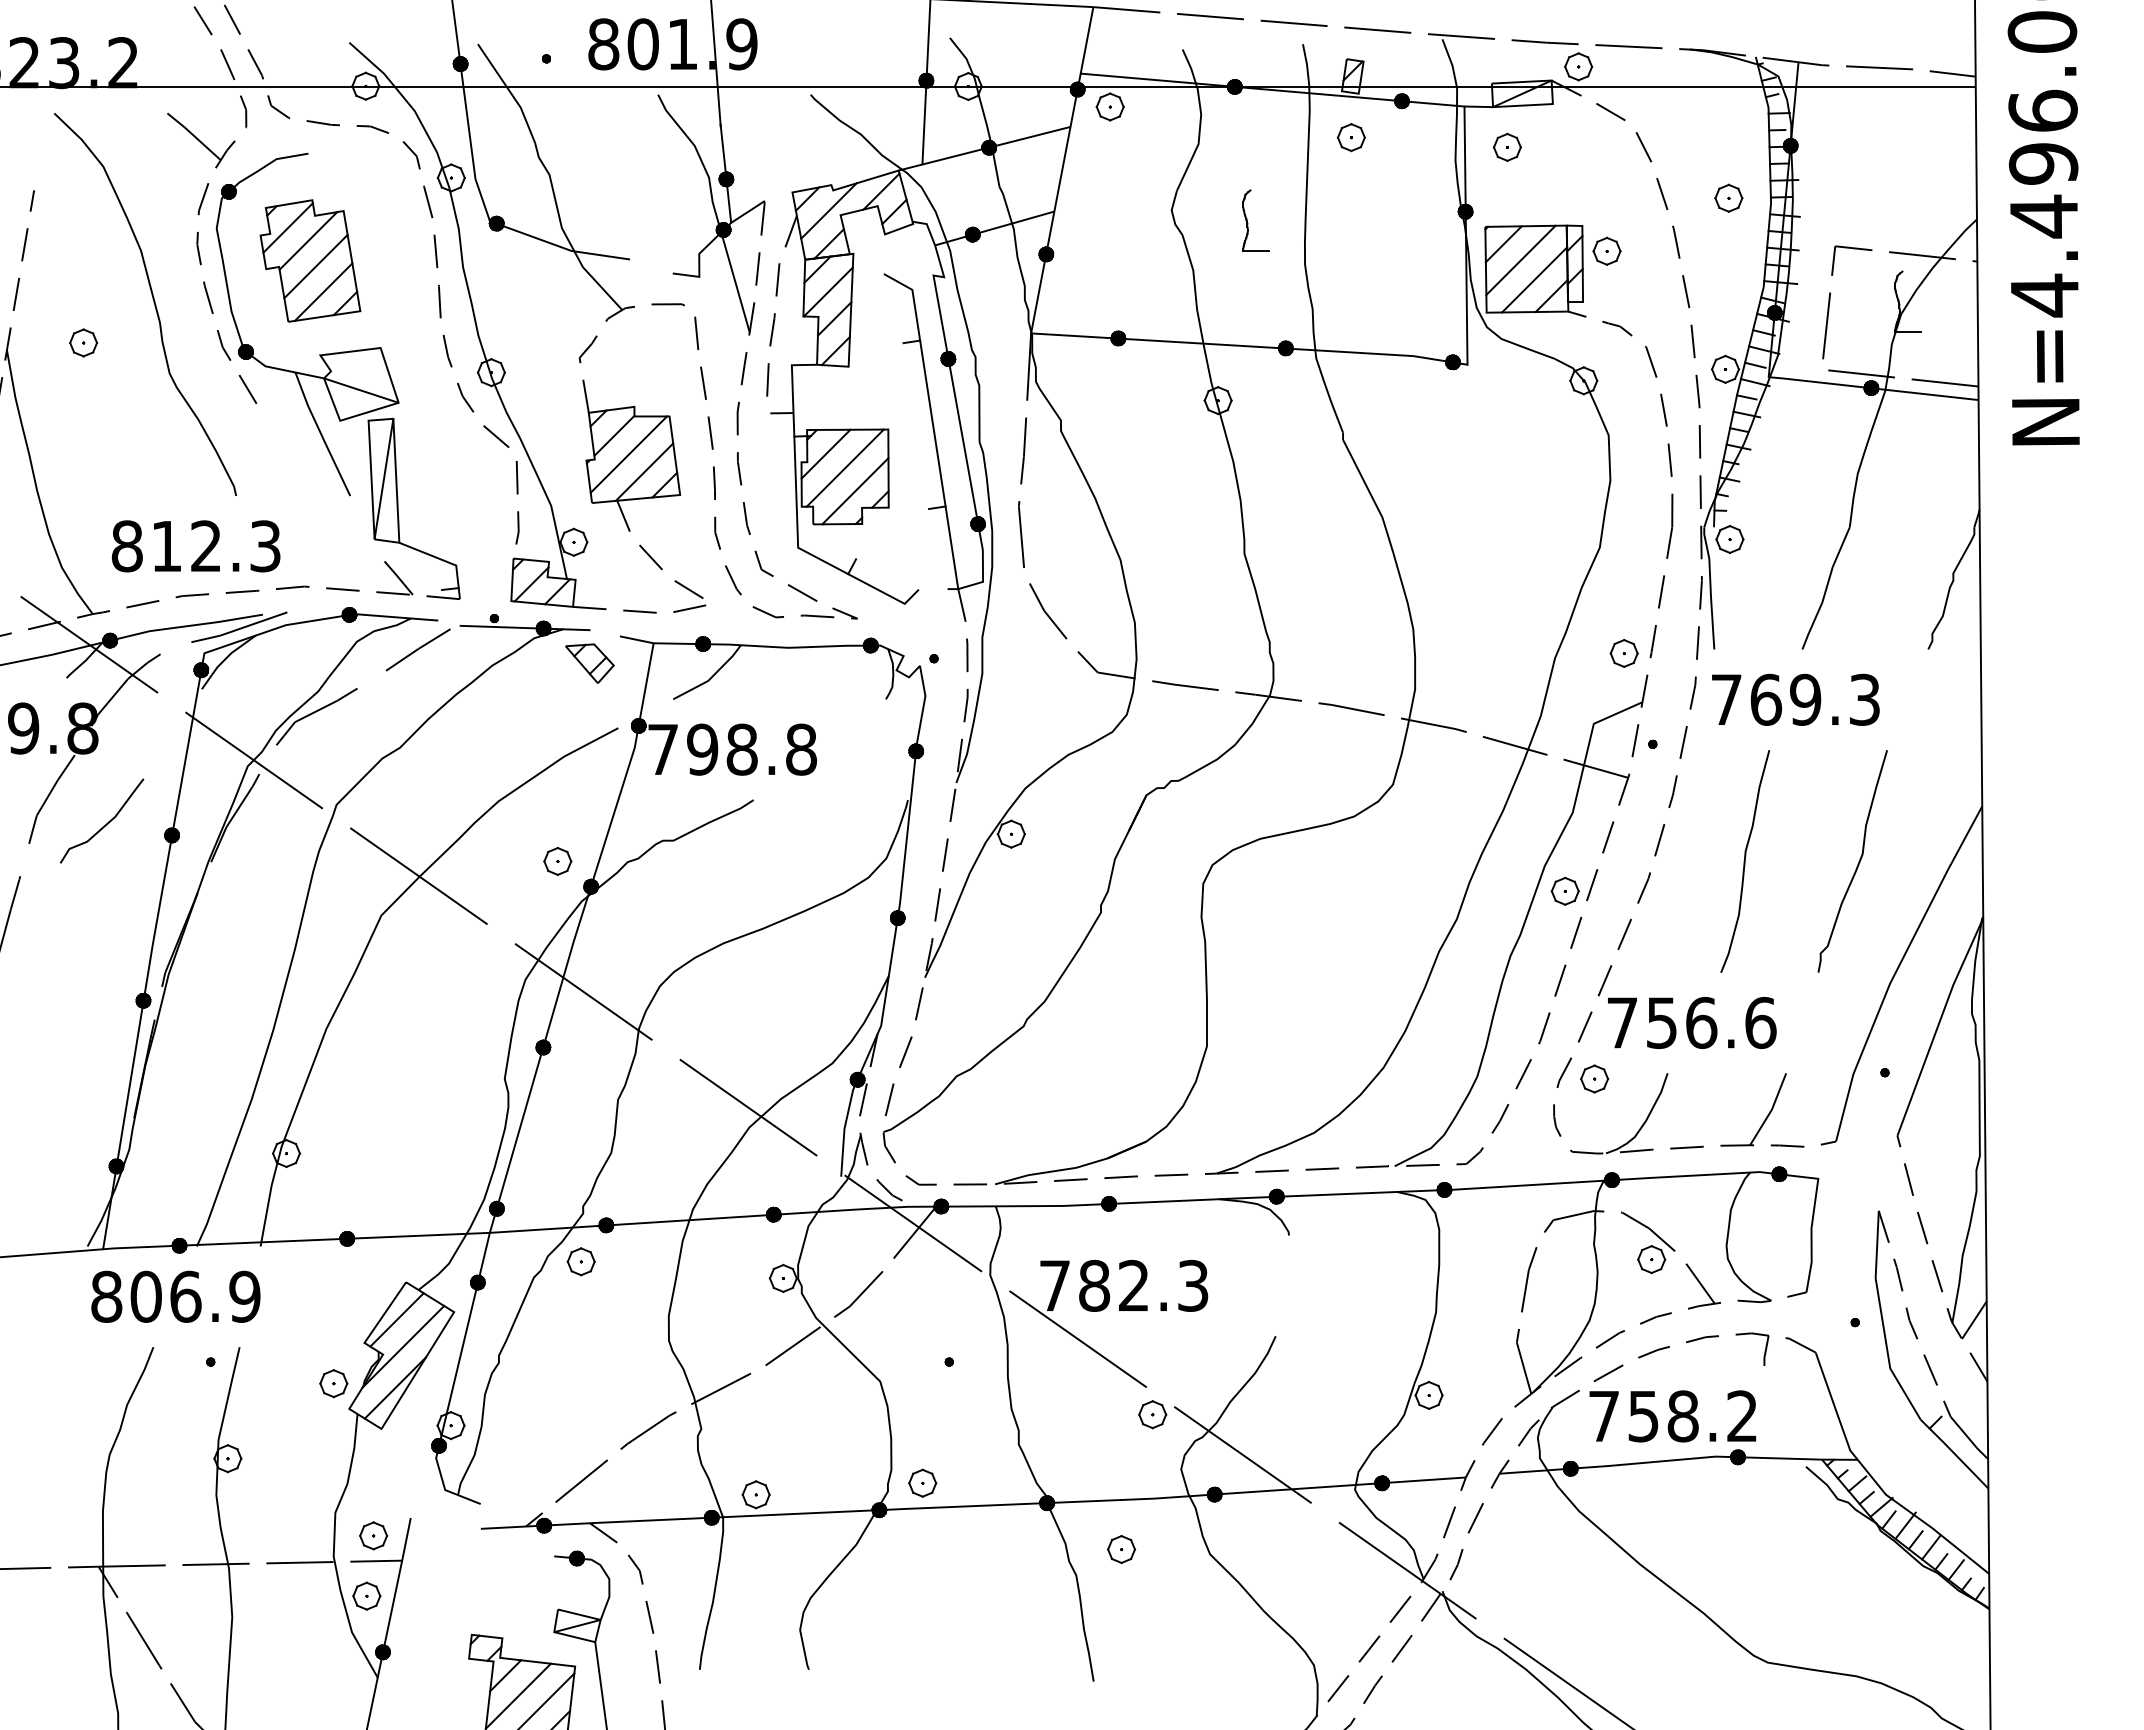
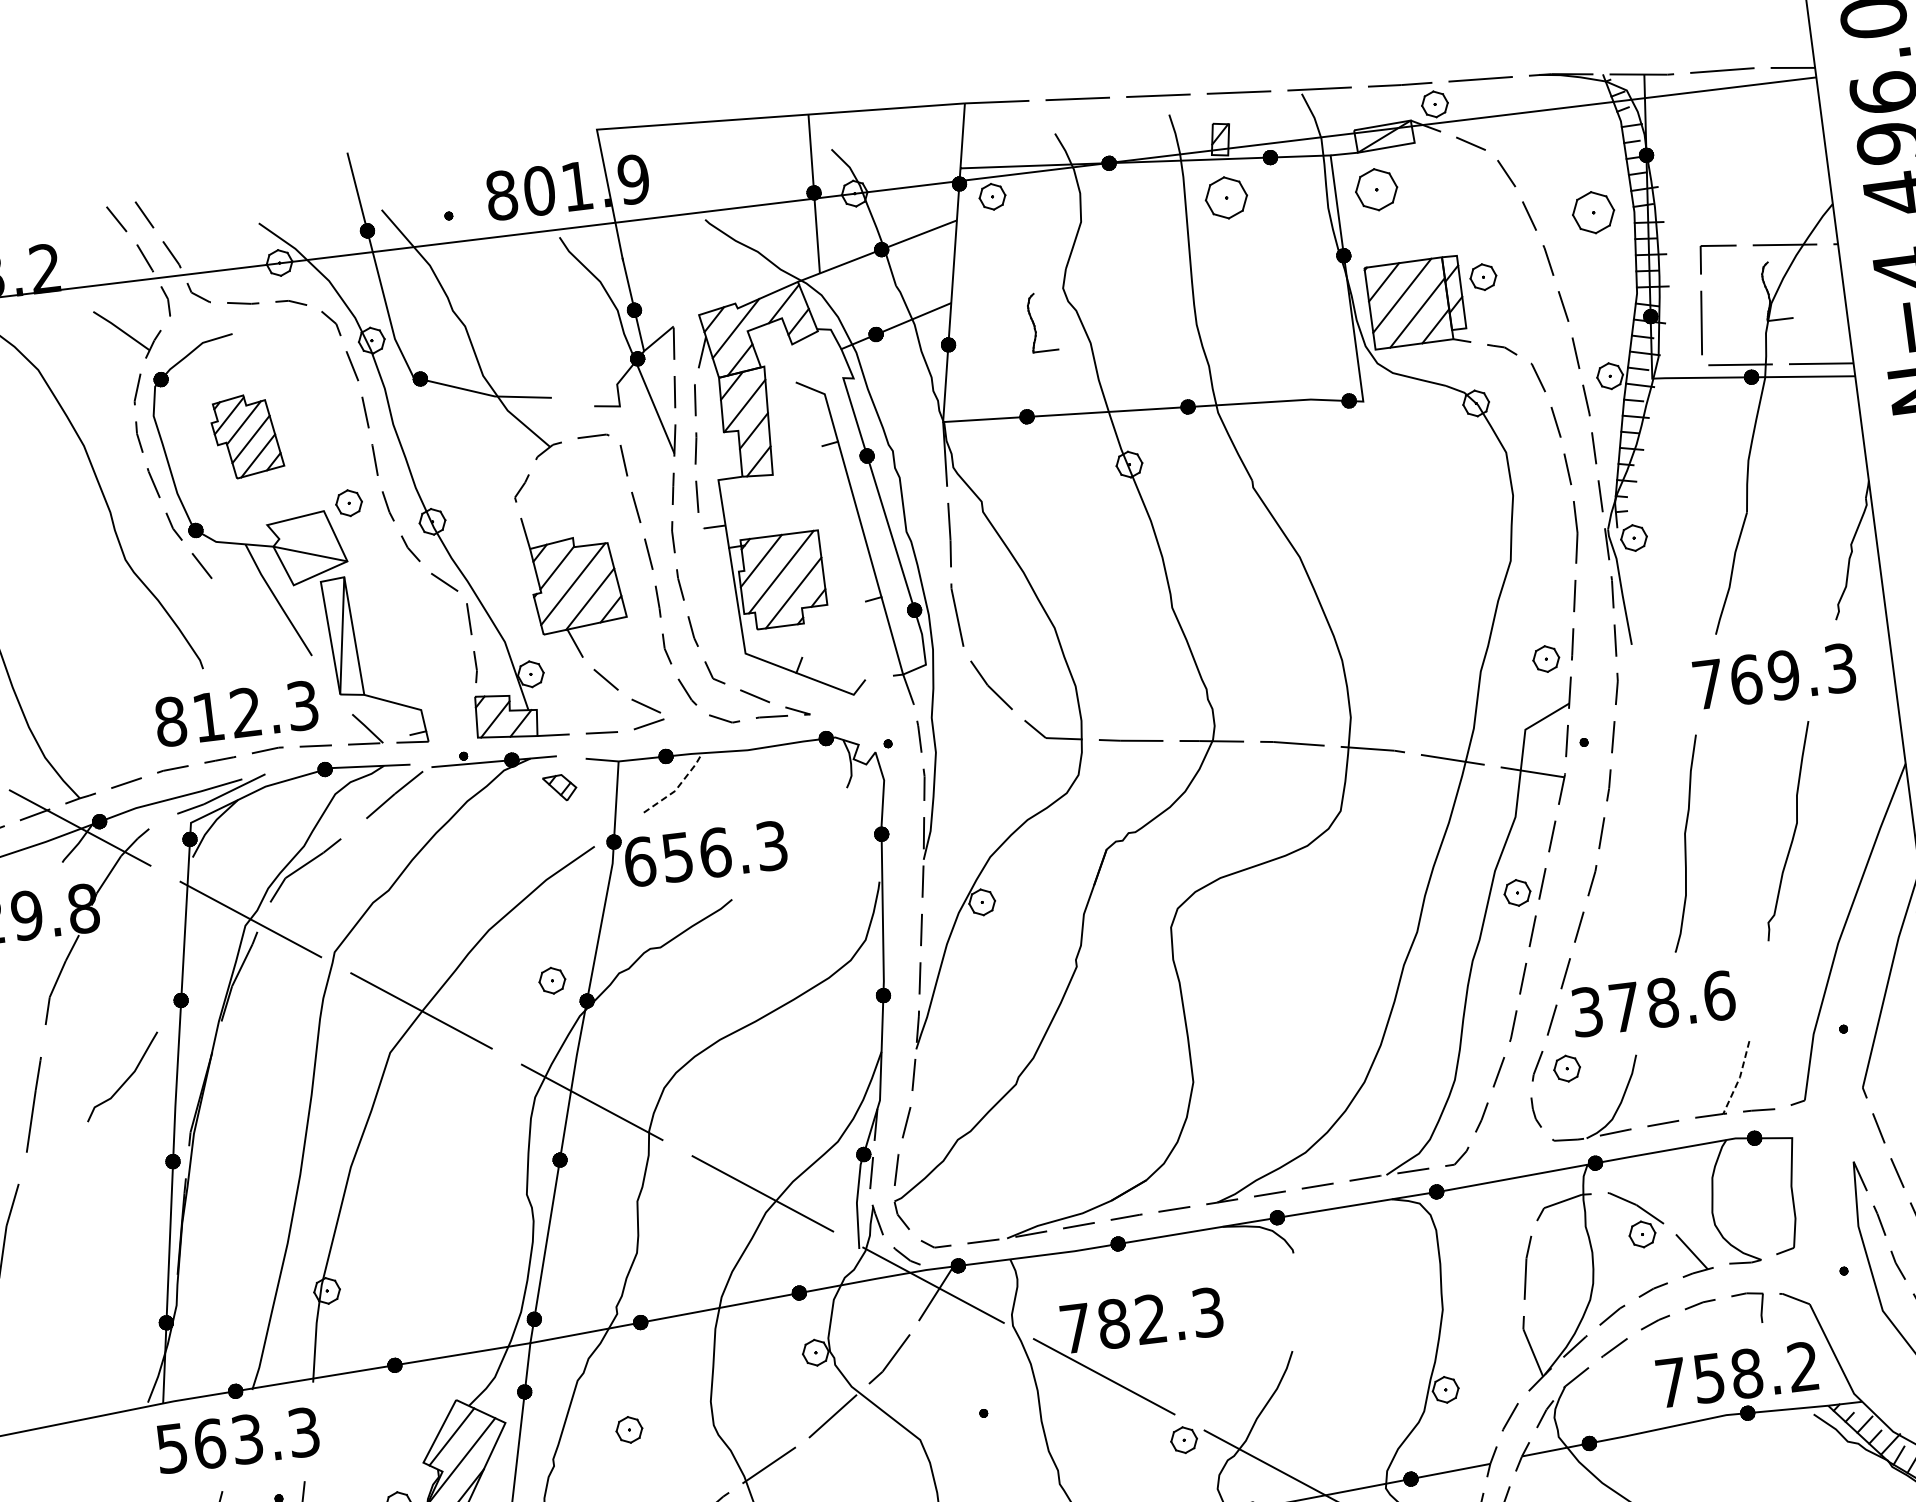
part: (1350, 137) -> (1225, 198), size x1.6
part: (1506, 146) -> (1375, 188), size x1.6
part: (1728, 197) -> (1593, 211), size x1.6
part: (1248, 222) -> (1035, 324), moved
part: (310, 260) -> (246, 435), size x0.7
part: (83, 342) -> (348, 502), moved
text: (195, 546) -> (236, 714), moved
part: (589, 663) -> (559, 788), size x0.7
line: (711, 677) -> (677, 787), solid -> dashed
text: (1795, 699) -> (1774, 676), moved
text: (732, 749) -> (706, 853), 798.8 -> 656.3
curve: (106, 823) -> (127, 1078), moved
text: (1662, 1022) -> (1625, 1006), 756.6 -> 378.6
line: (1771, 1109) -> (1739, 1077), solid -> dashed
part: (580, 1261) -> (628, 1429), moved
text: (175, 1296) -> (237, 1440), 806.9 -> 563.3
text: (1672, 1416) -> (1736, 1375), moved

